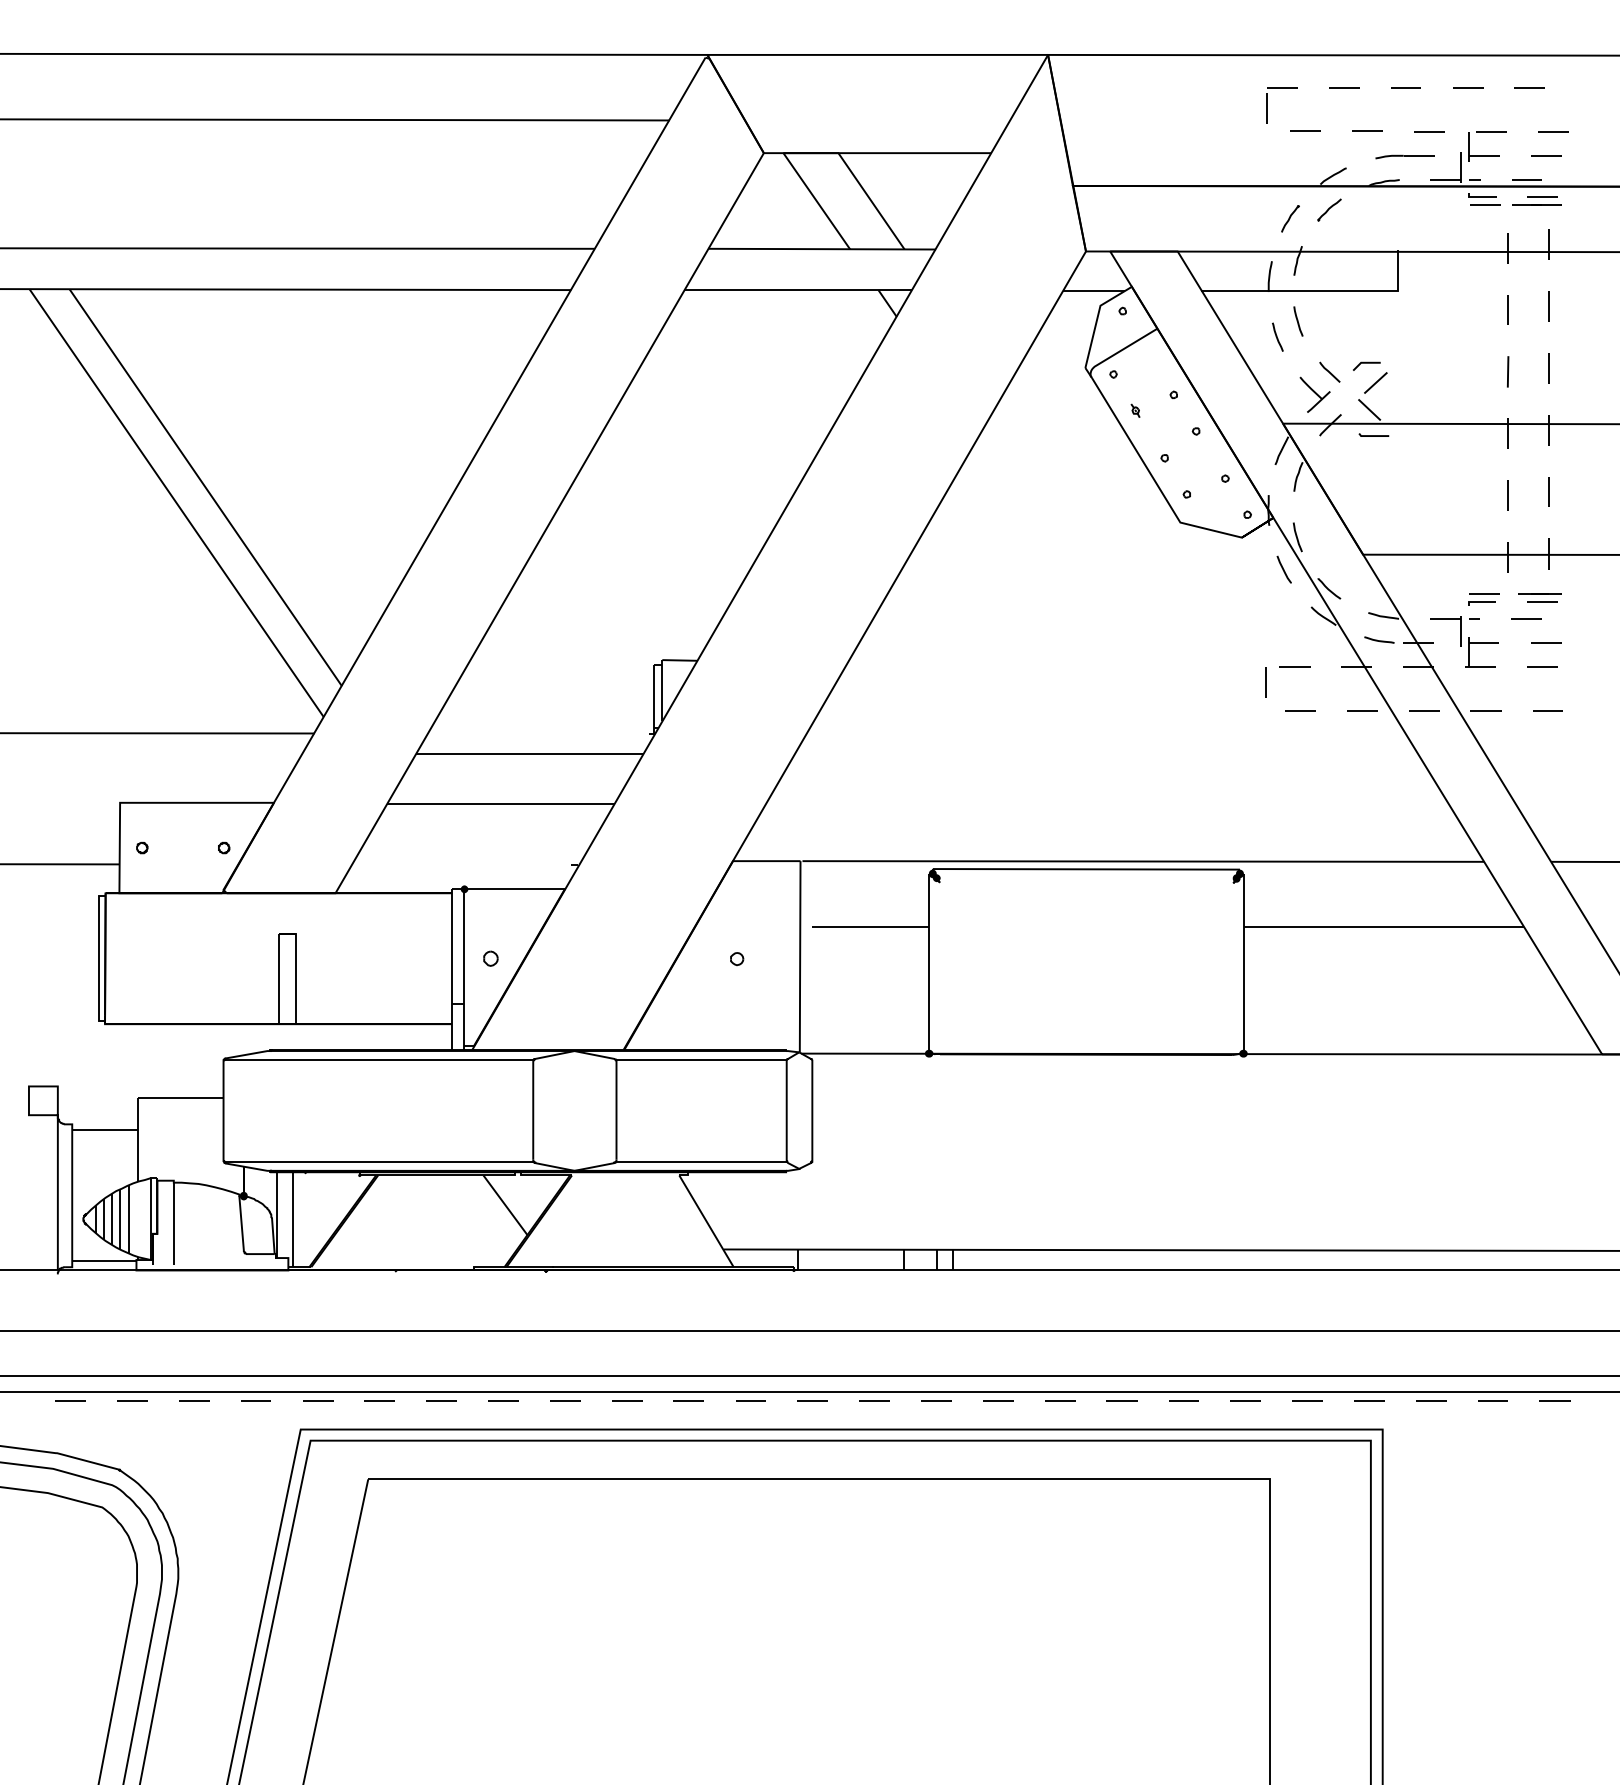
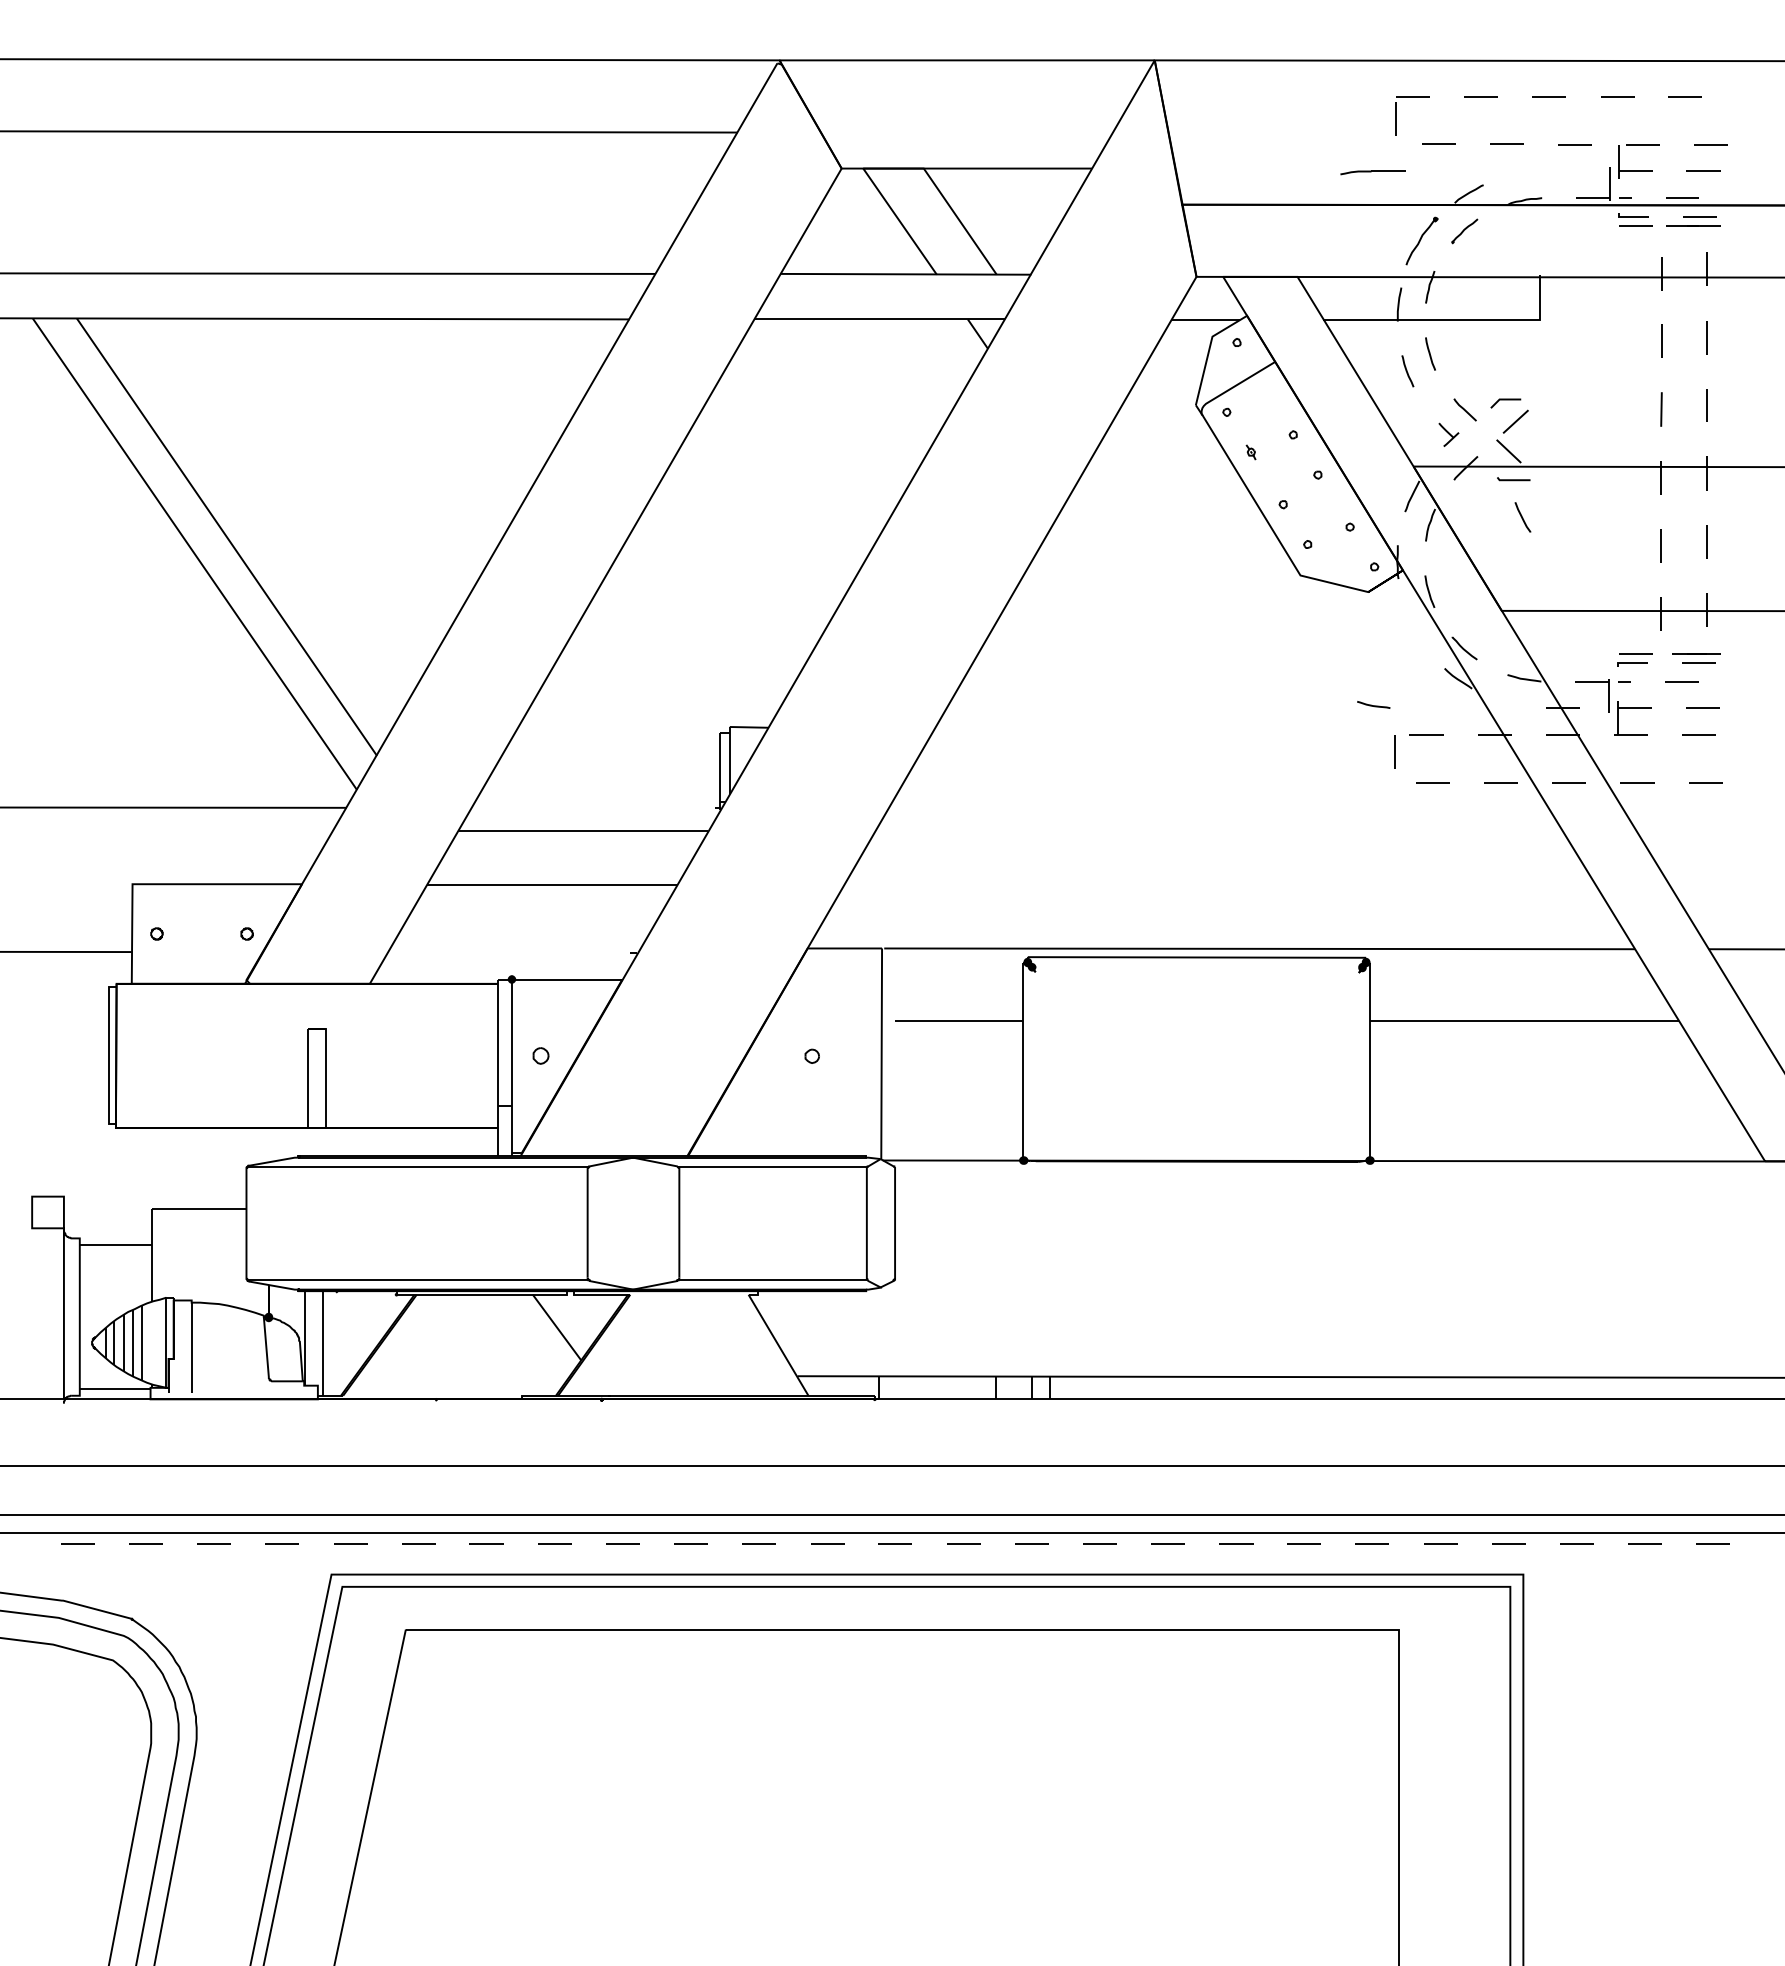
part: (1404, 156) -> (1372, 172), moved
part: (1290, 218) -> (1421, 240), size x1.6
part: (1314, 394) -> (1448, 434), size x0.6
line: (1283, 569) -> (1522, 517), moved
curve: (1379, 640) -> (1373, 705), moved

